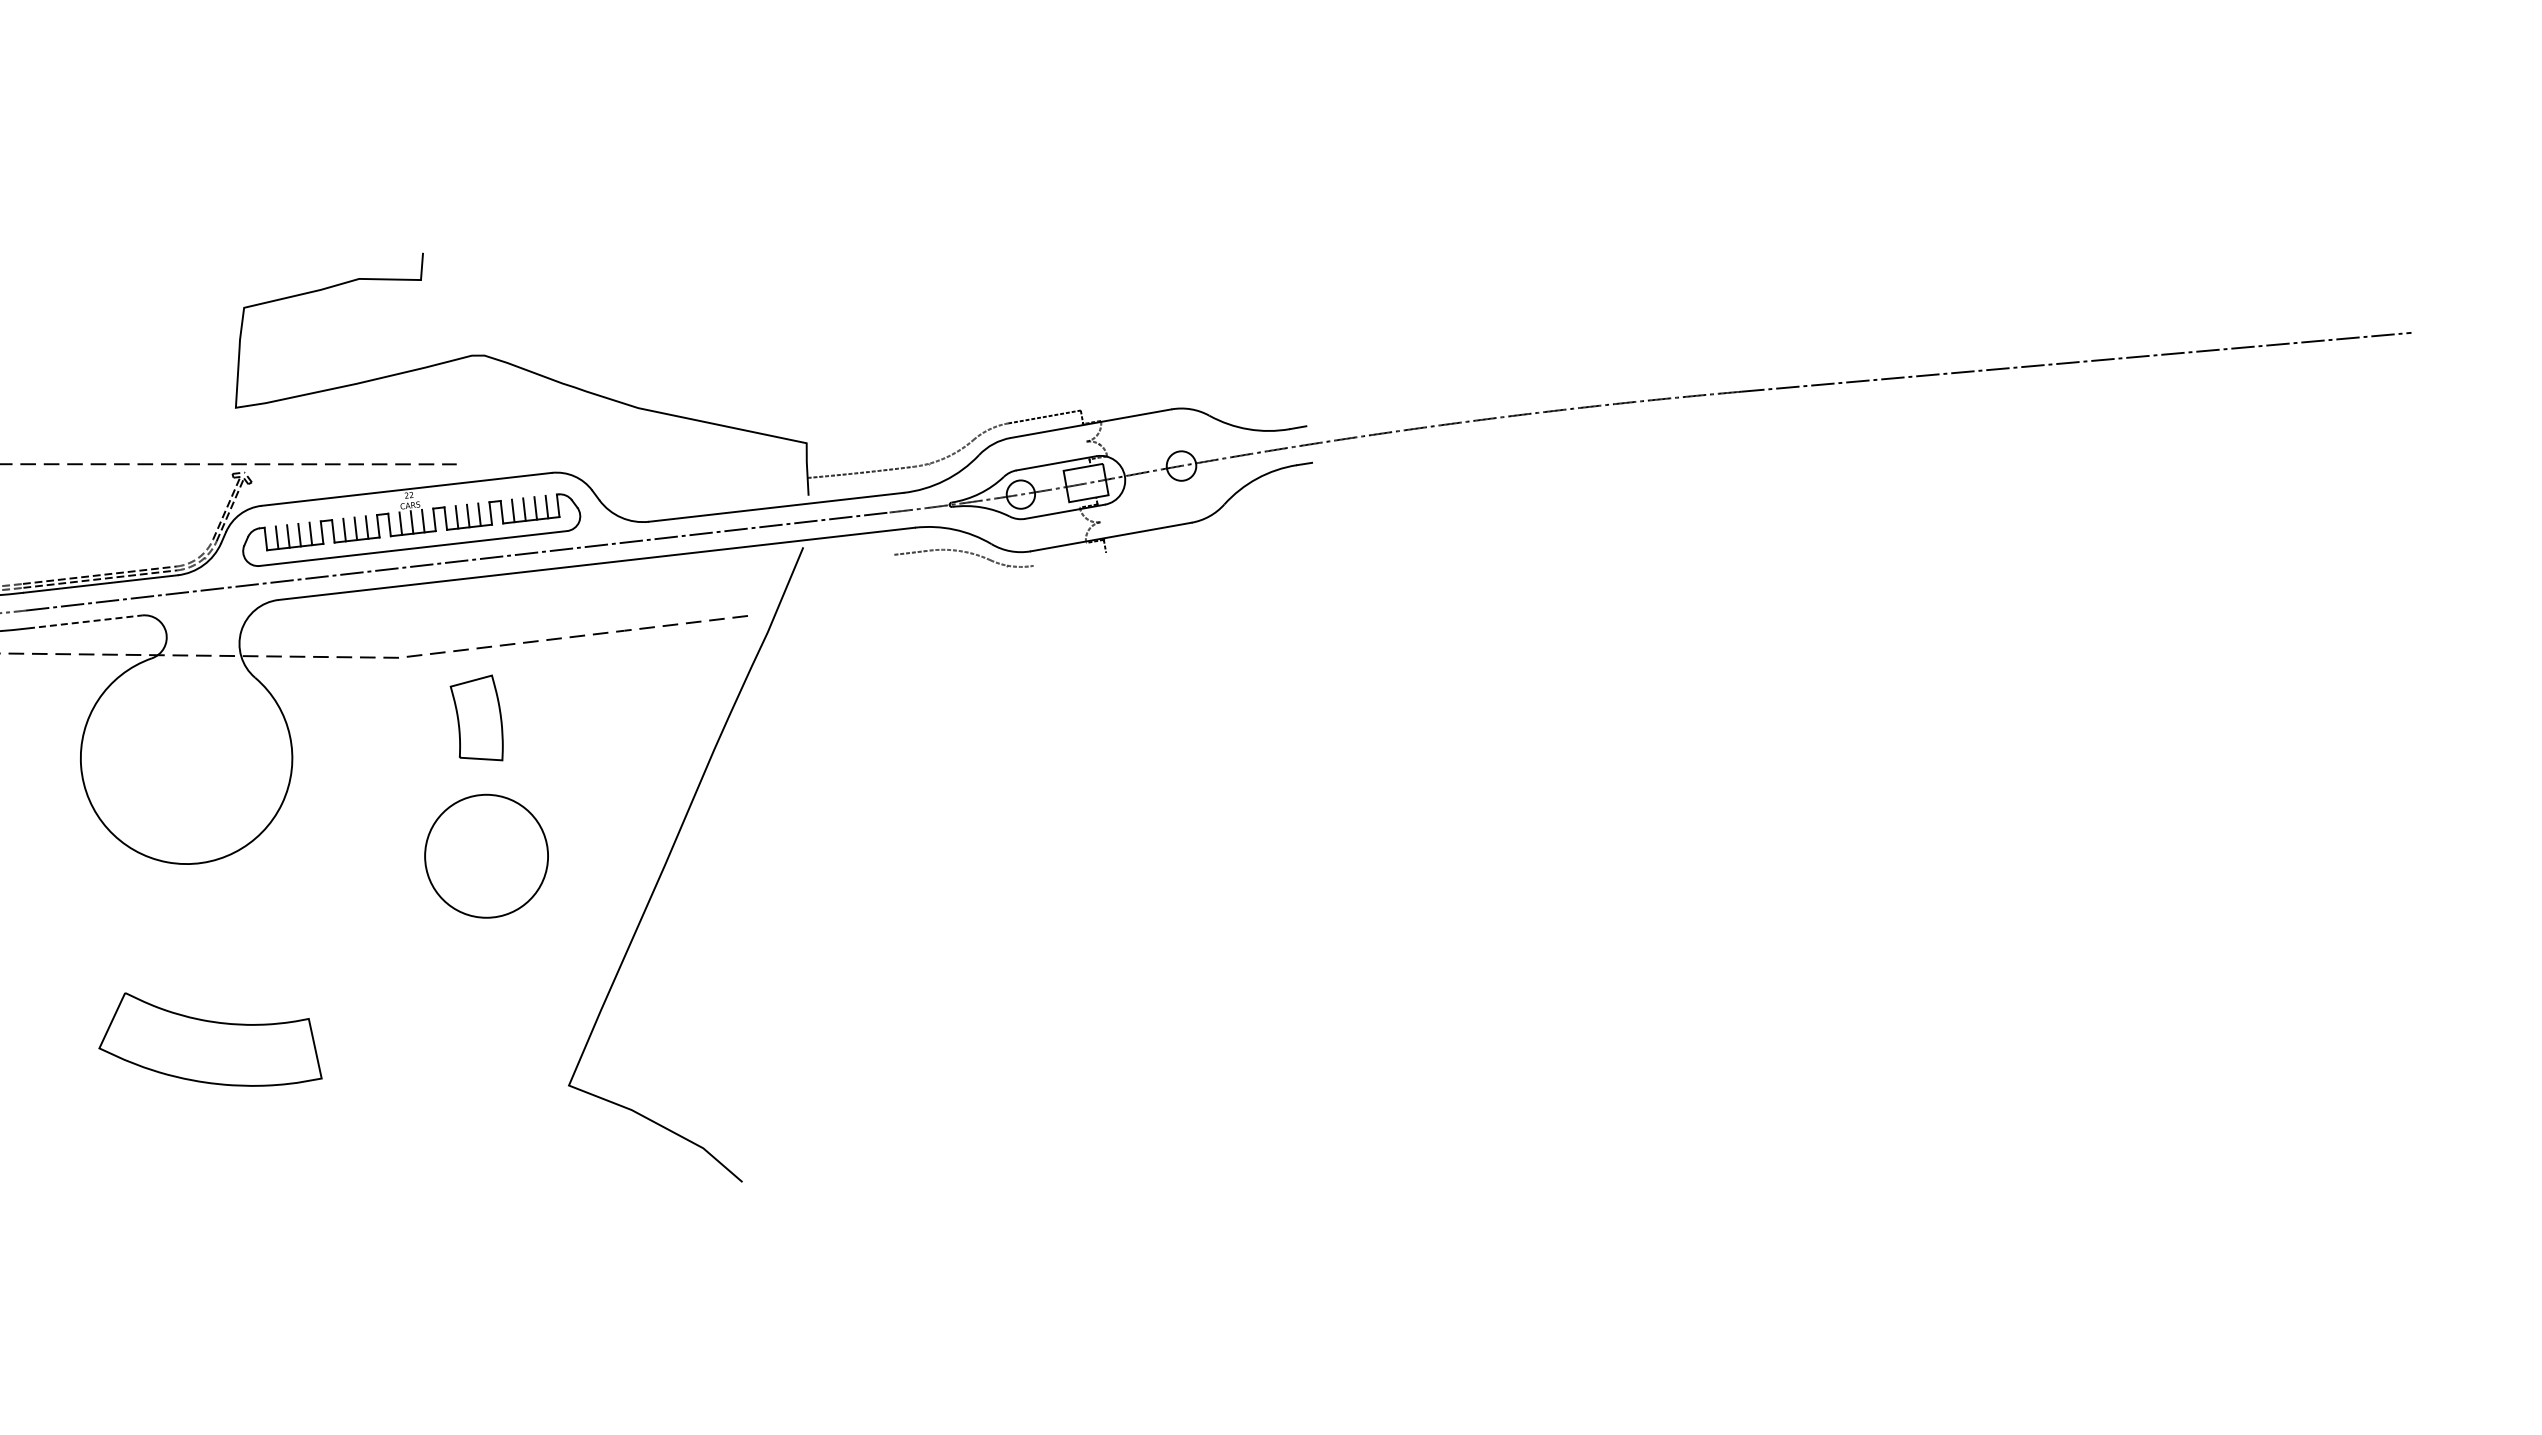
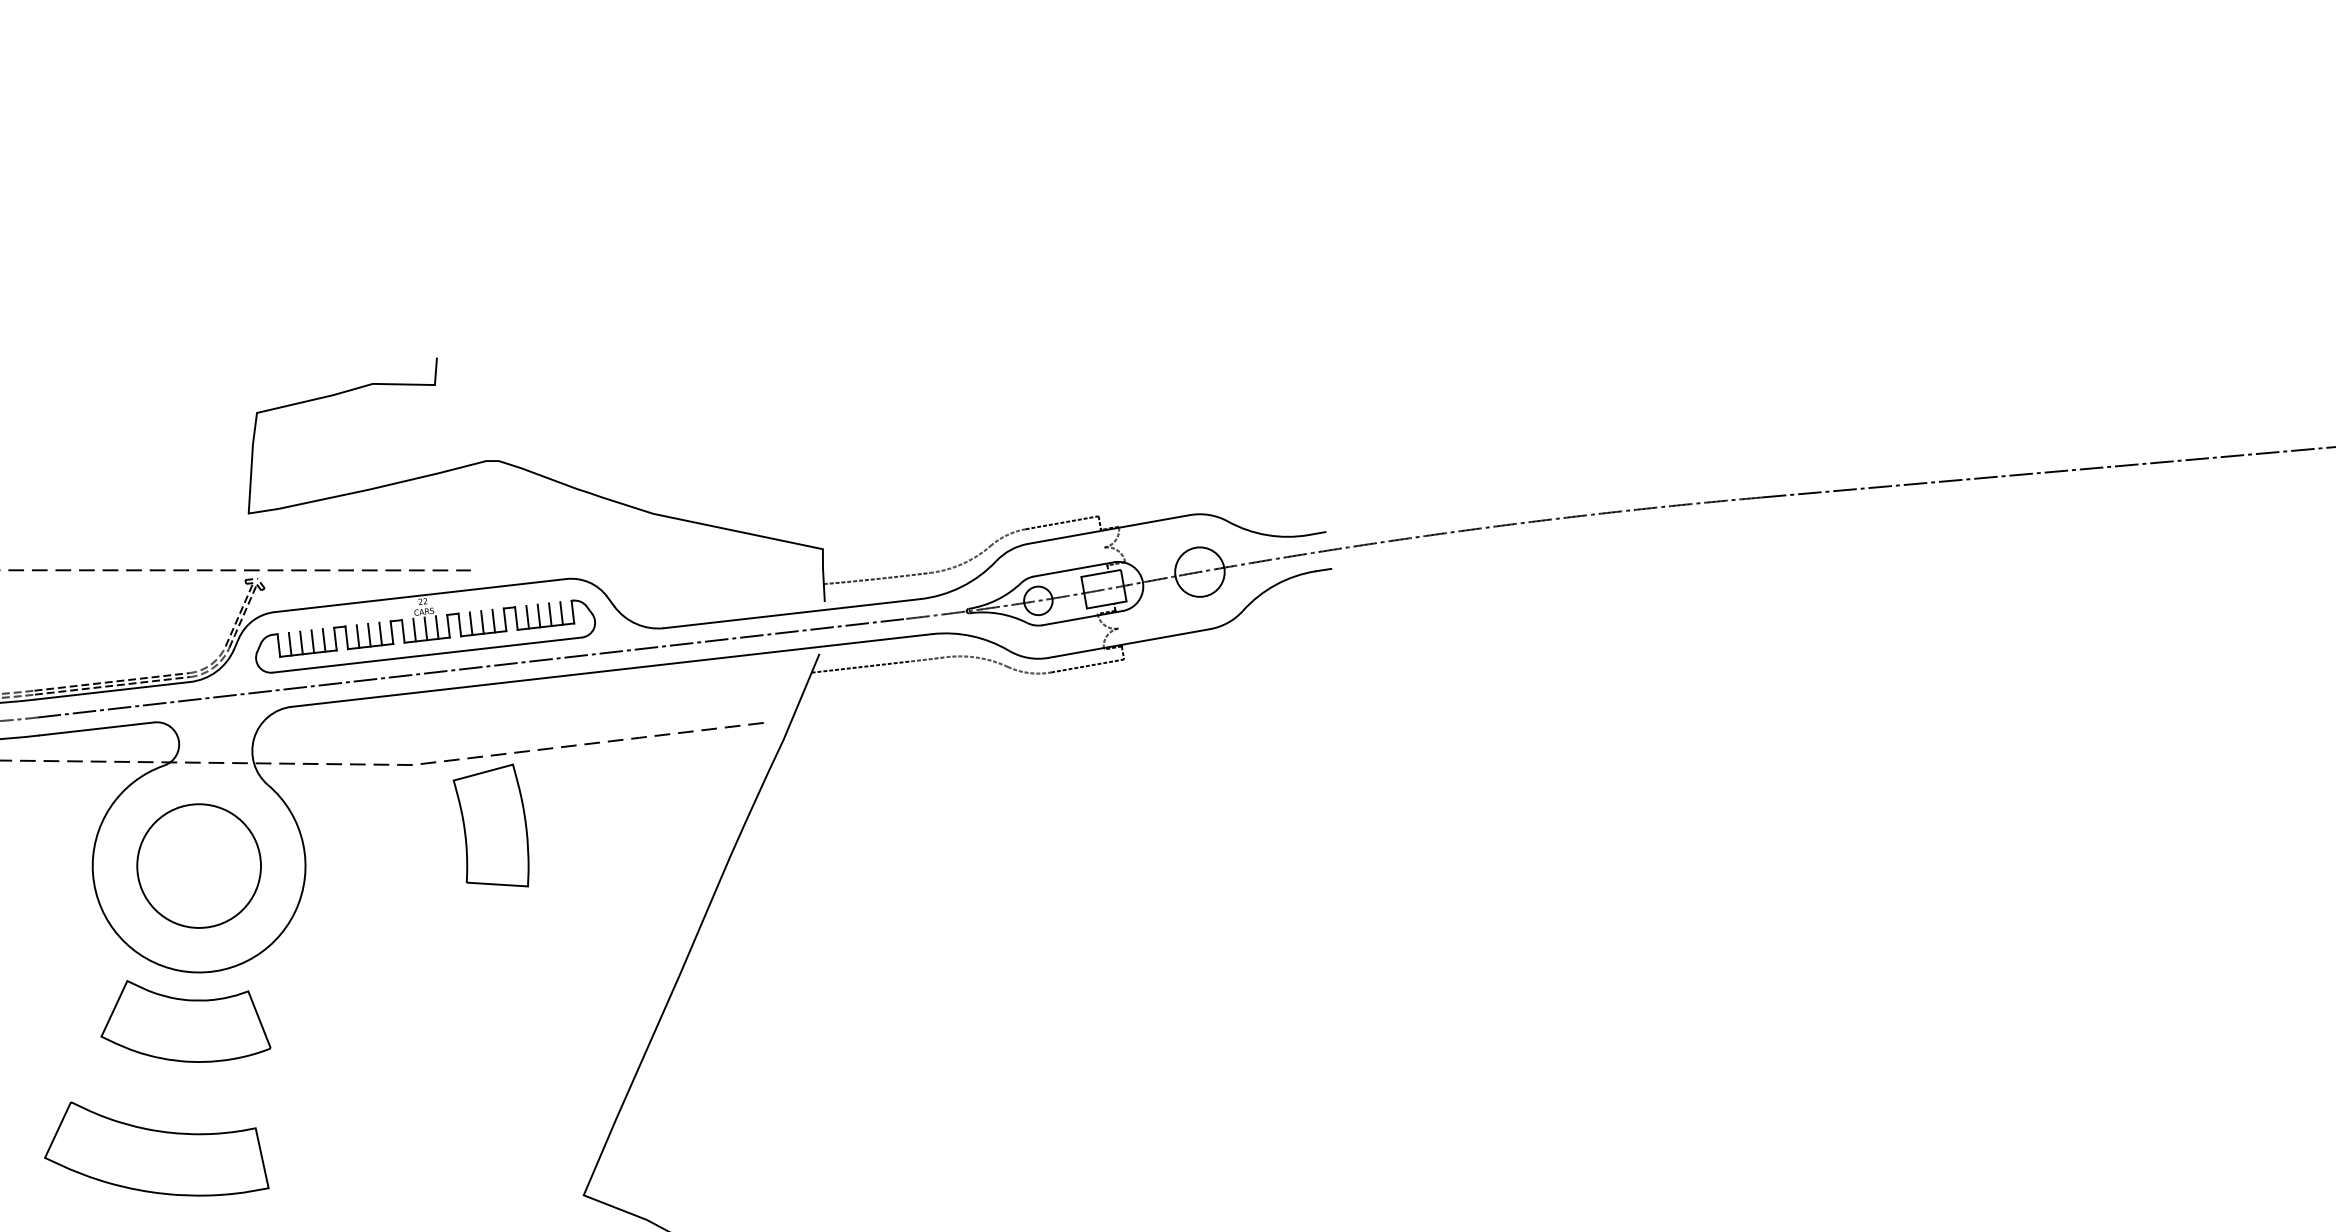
circle: (1181, 465) -> (1199, 571), size x1.67
line: (1069, 558) -> (1087, 665), added
line: (844, 560) -> (860, 667), added
line: (85, 621) -> (97, 728), dashed -> solid
part: (476, 717) -> (490, 825), size x1.43
circle: (486, 855) -> (199, 865), moved
part: (173, 912) -> (185, 1021), added
part: (210, 1039) -> (156, 1148), moved

